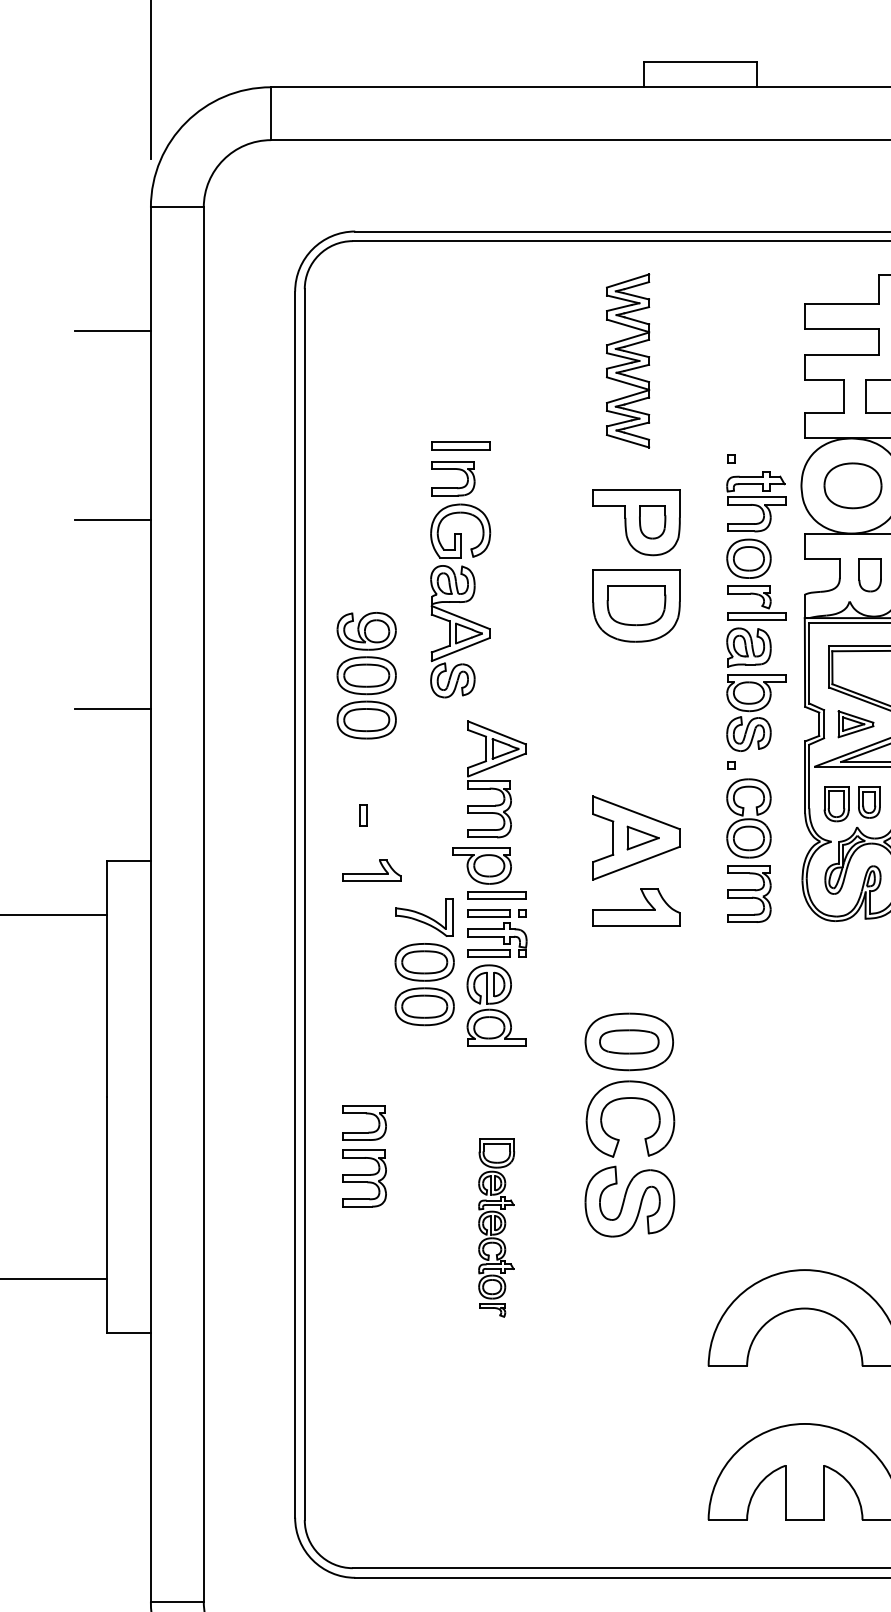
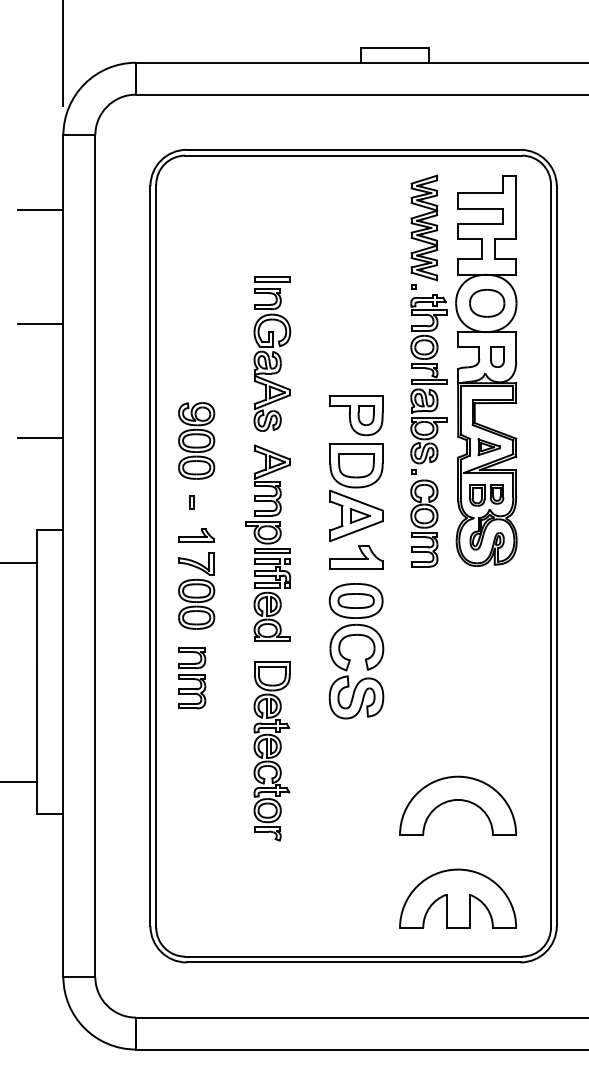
part: (628, 360) -> (424, 227), moved
part: (636, 565) -> (356, 441), moved
part: (460, 568) -> (272, 353), moved
part: (366, 674) -> (196, 440), moved
part: (424, 961) -> (196, 590), moved
part: (619, 1138) -> (350, 659), moved
part: (364, 1157) -> (192, 678), moved
part: (495, 1228) -> (271, 751), size x1.67

